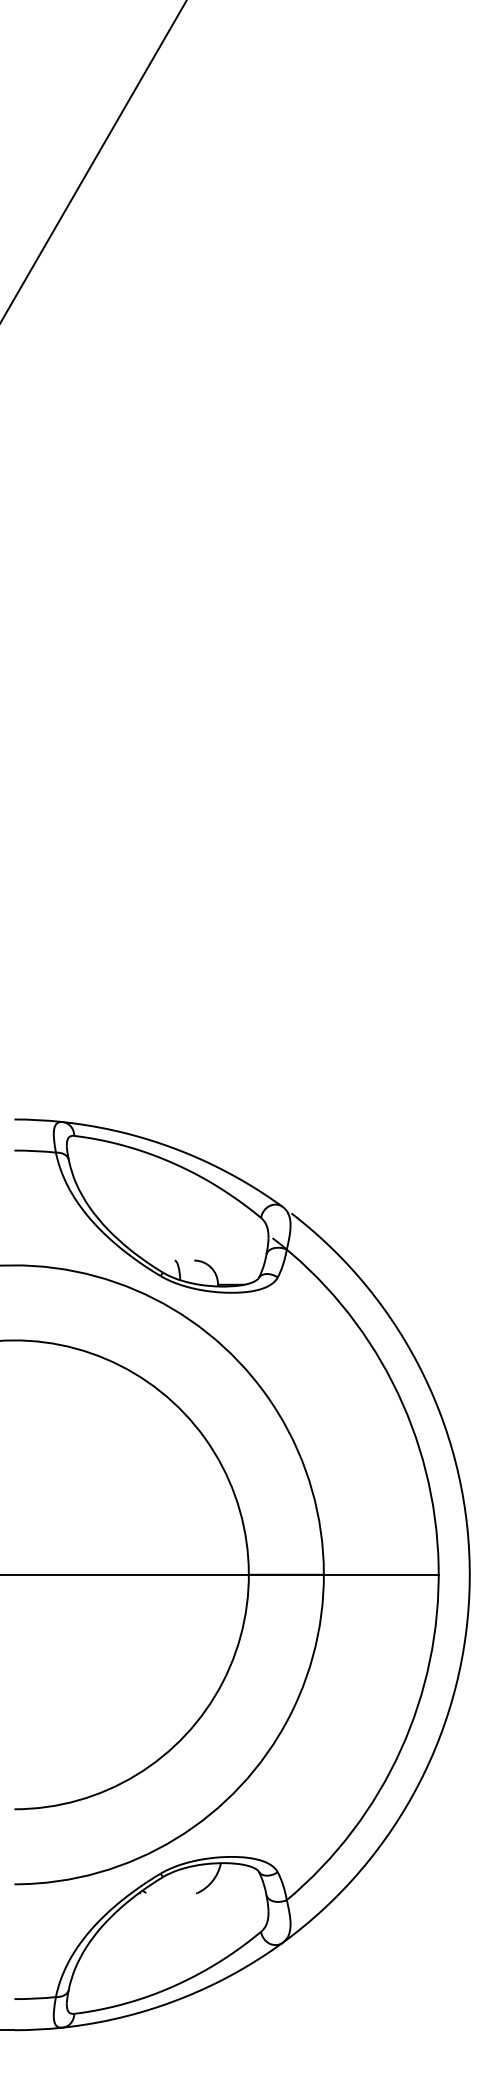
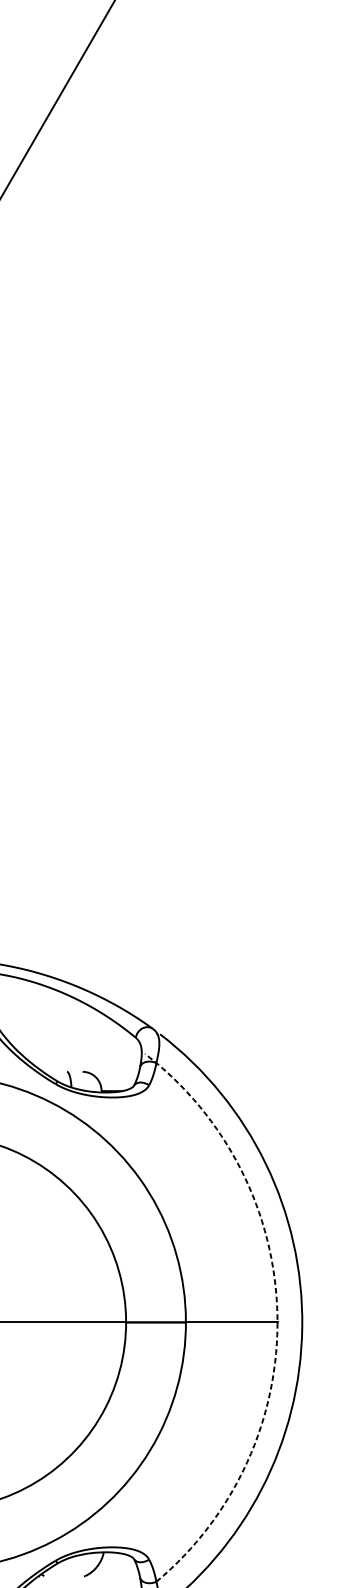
arc: (438, 1565) -> (277, 1314), solid -> dashed

